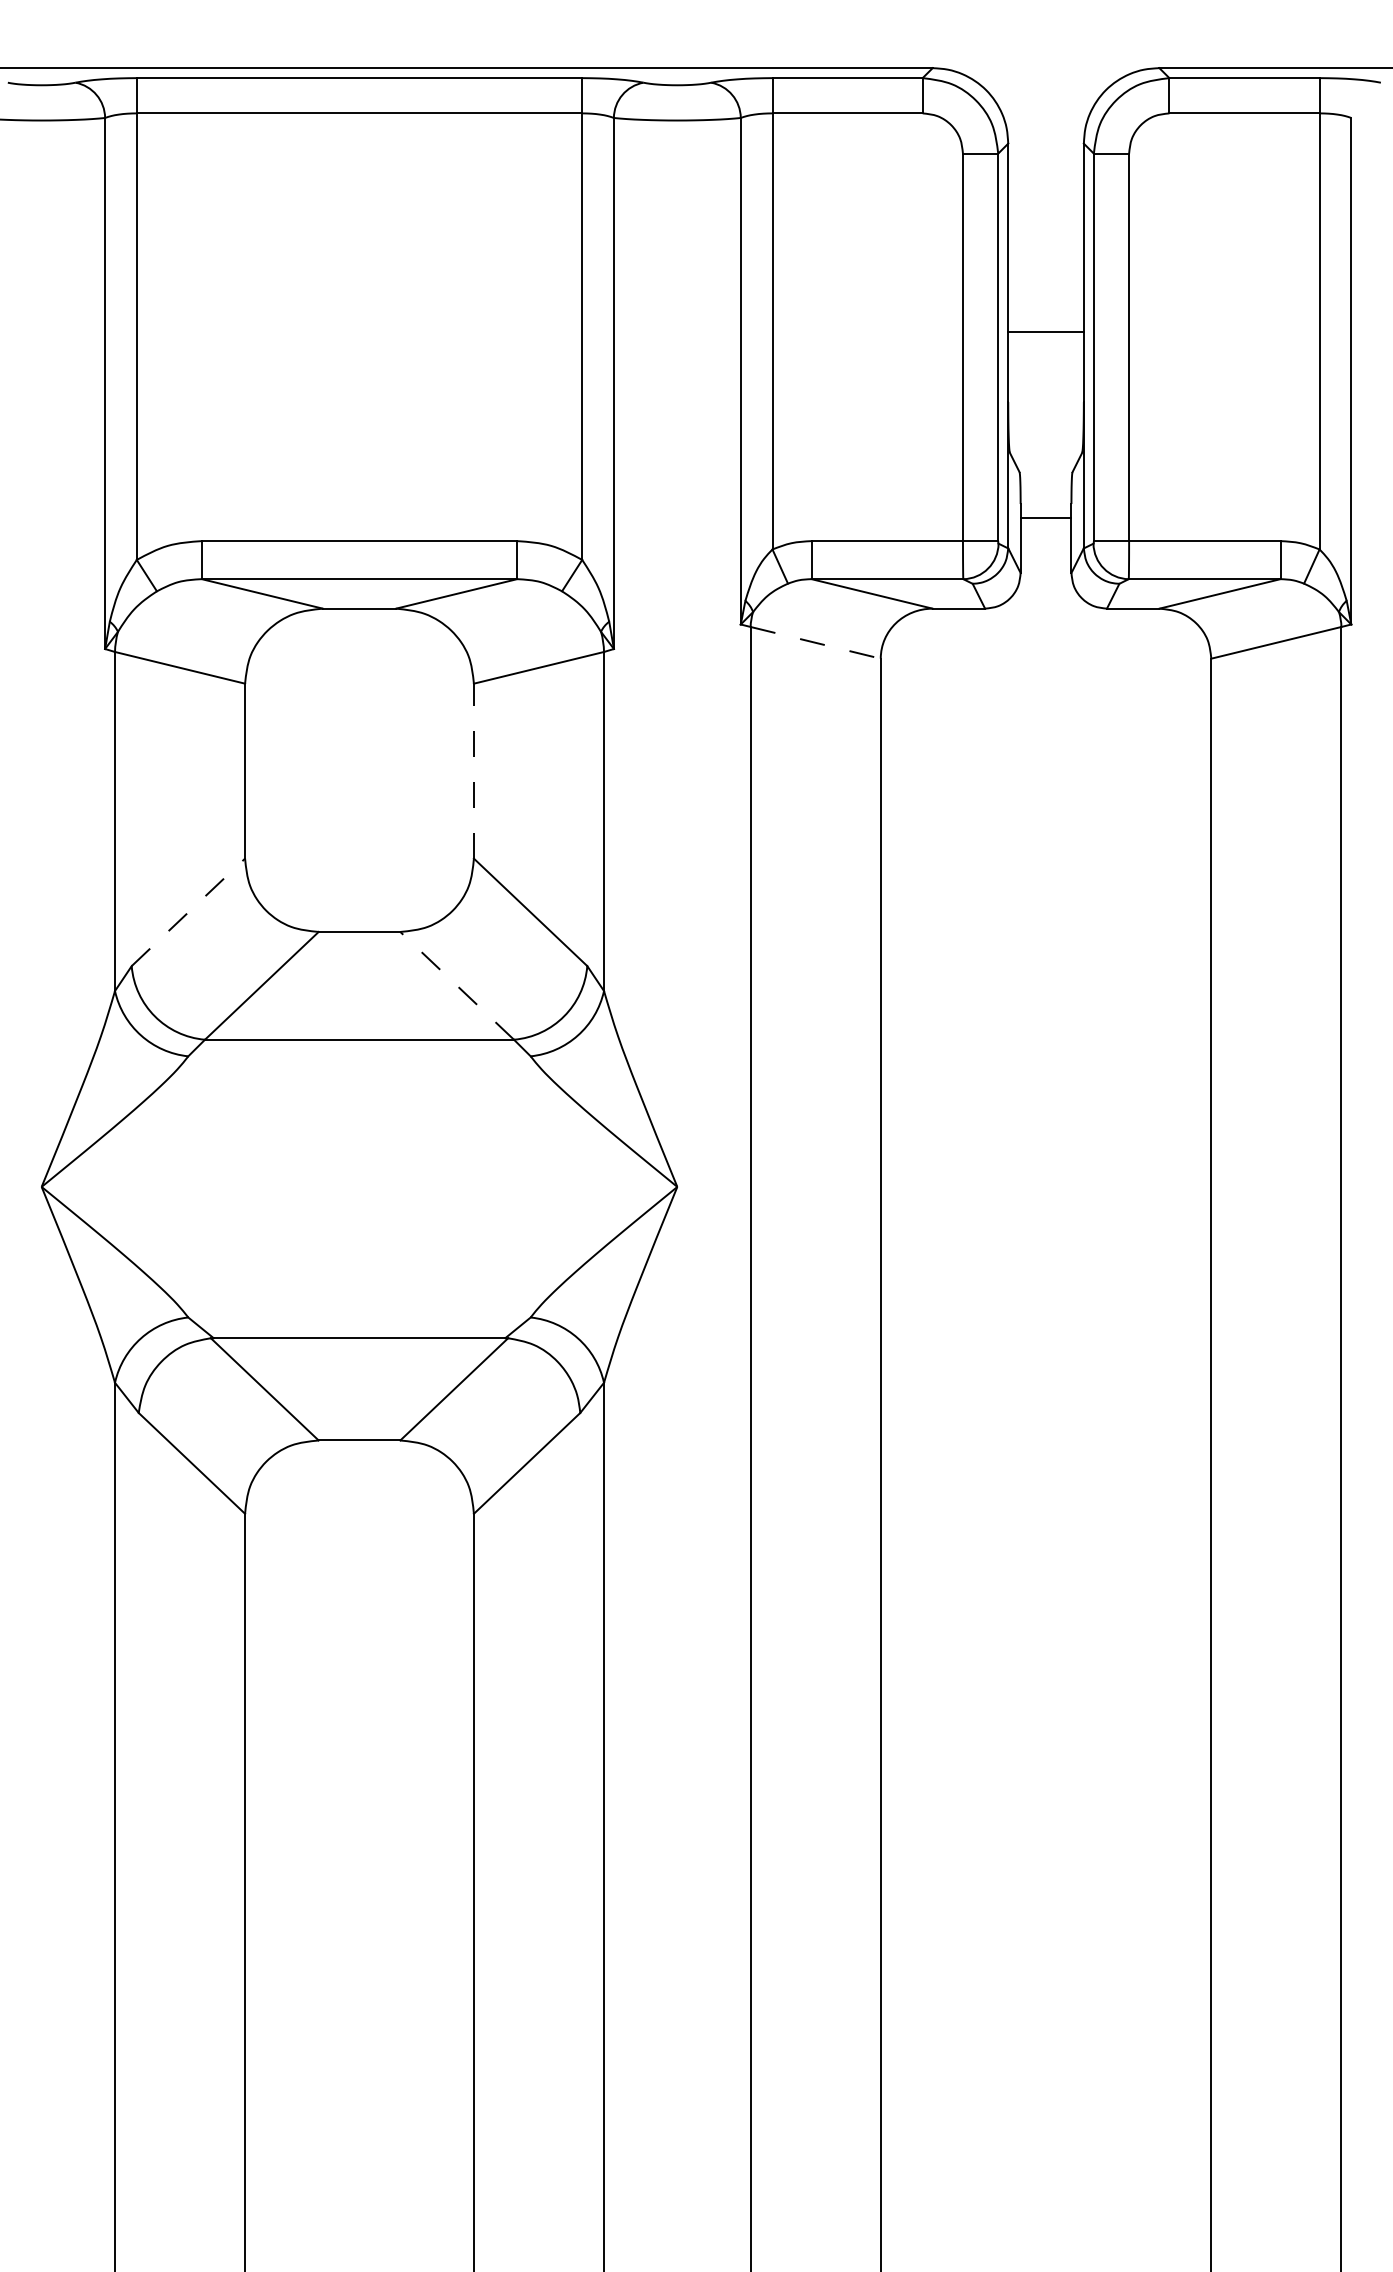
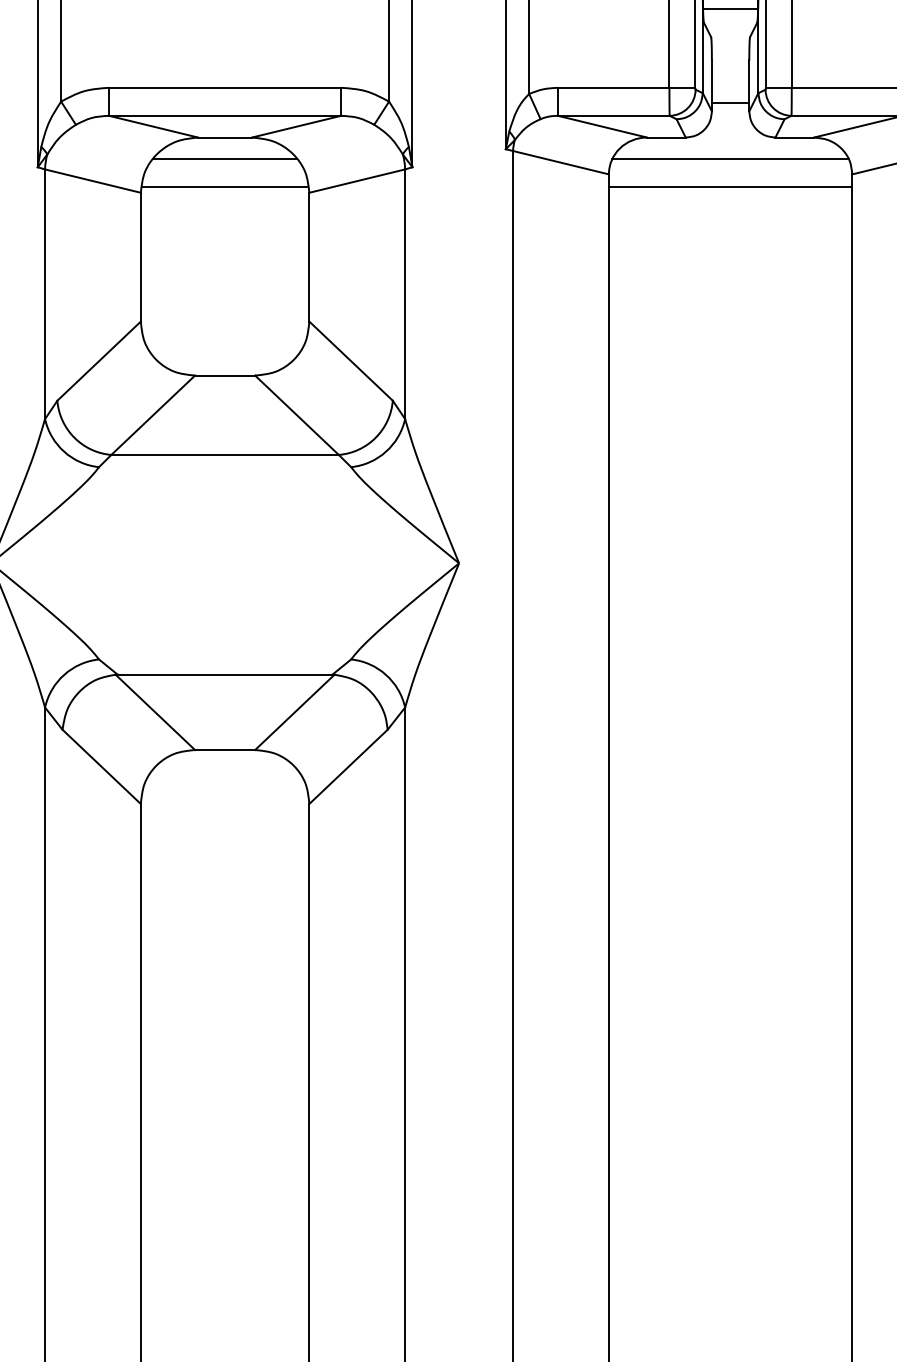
line: (1045, 434) -> (730, 9), added
line: (1045, 518) -> (730, 102), moved
line: (359, 637) -> (225, 158), added
line: (1045, 637) -> (730, 158), added
line: (815, 642) -> (560, 162), dashed -> solid
line: (359, 675) -> (225, 186), added
line: (1045, 675) -> (730, 186), added
line: (473, 770) -> (309, 256), dashed -> solid
line: (188, 912) -> (99, 361), dashed -> solid
line: (456, 985) -> (296, 415), dashed -> solid

